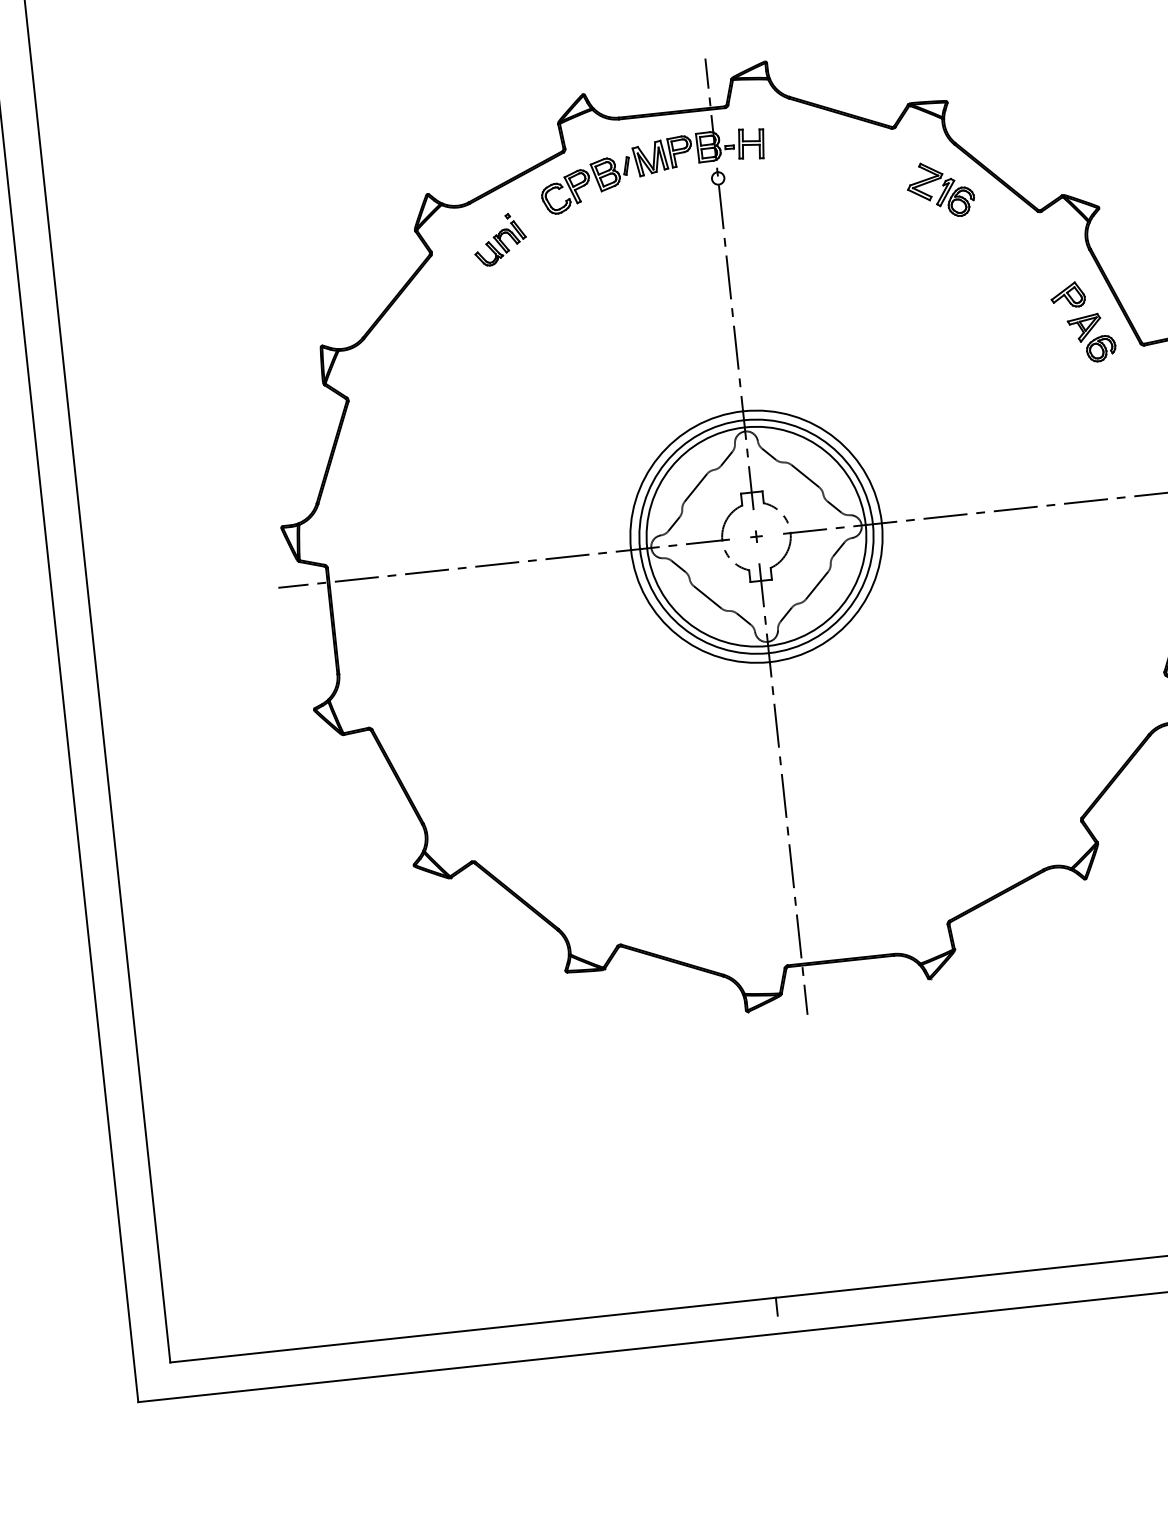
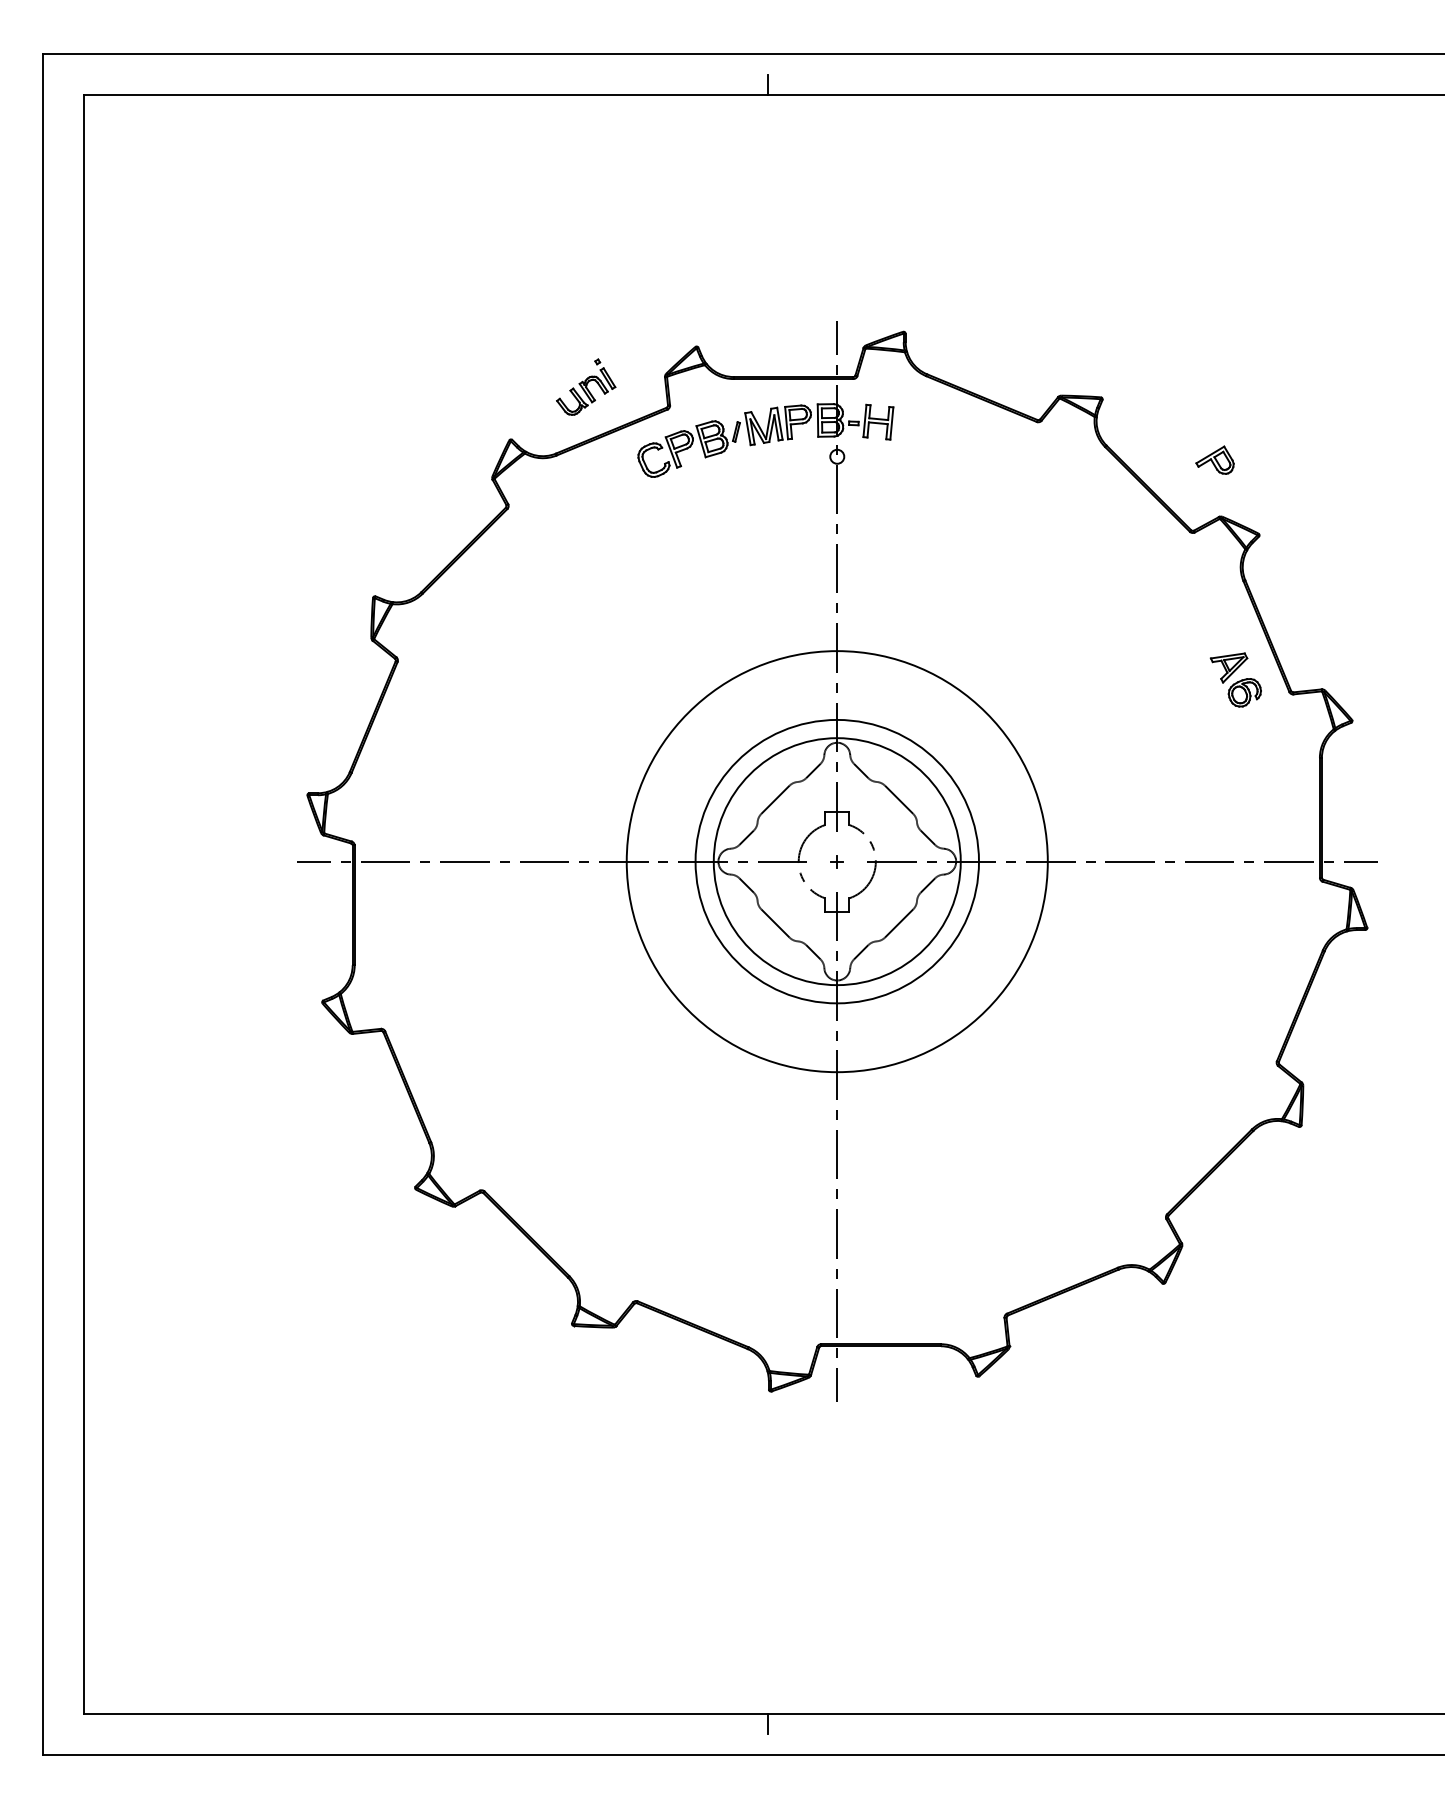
part: (940, 189) -> (1084, 495), removed
part: (500, 239) -> (586, 386), moved
part: (1067, 294) -> (1214, 459), moved
circle: (755, 536) -> (836, 861), size x1.6

